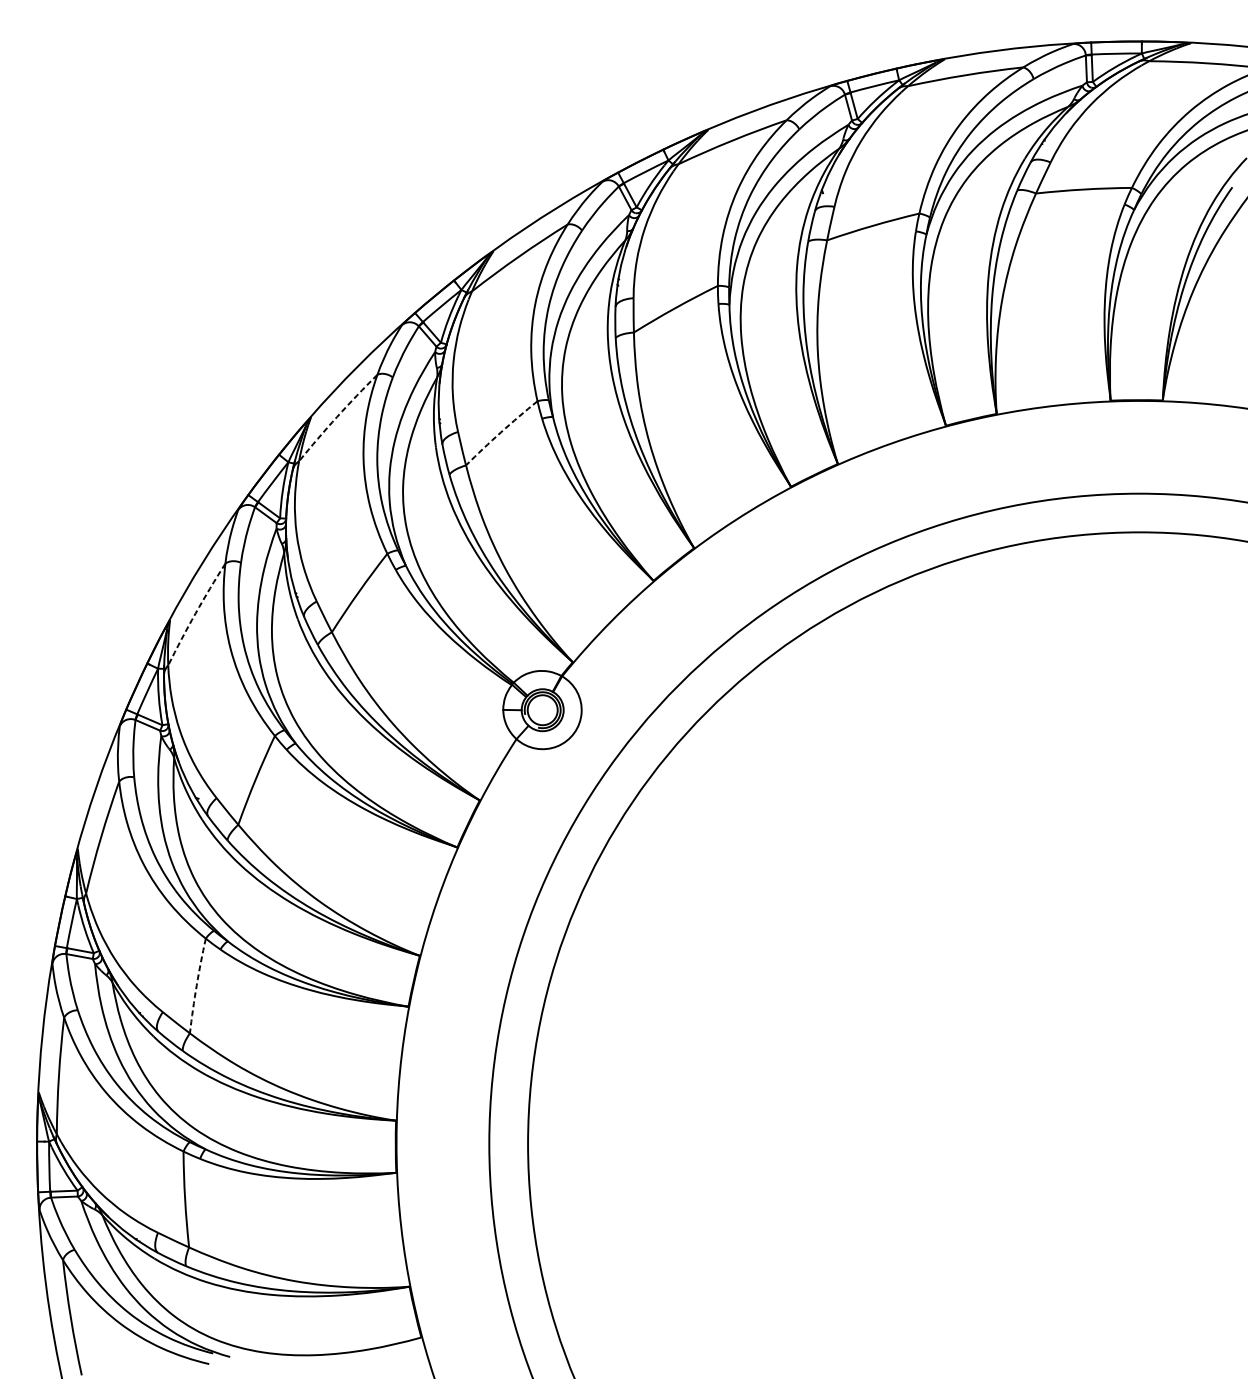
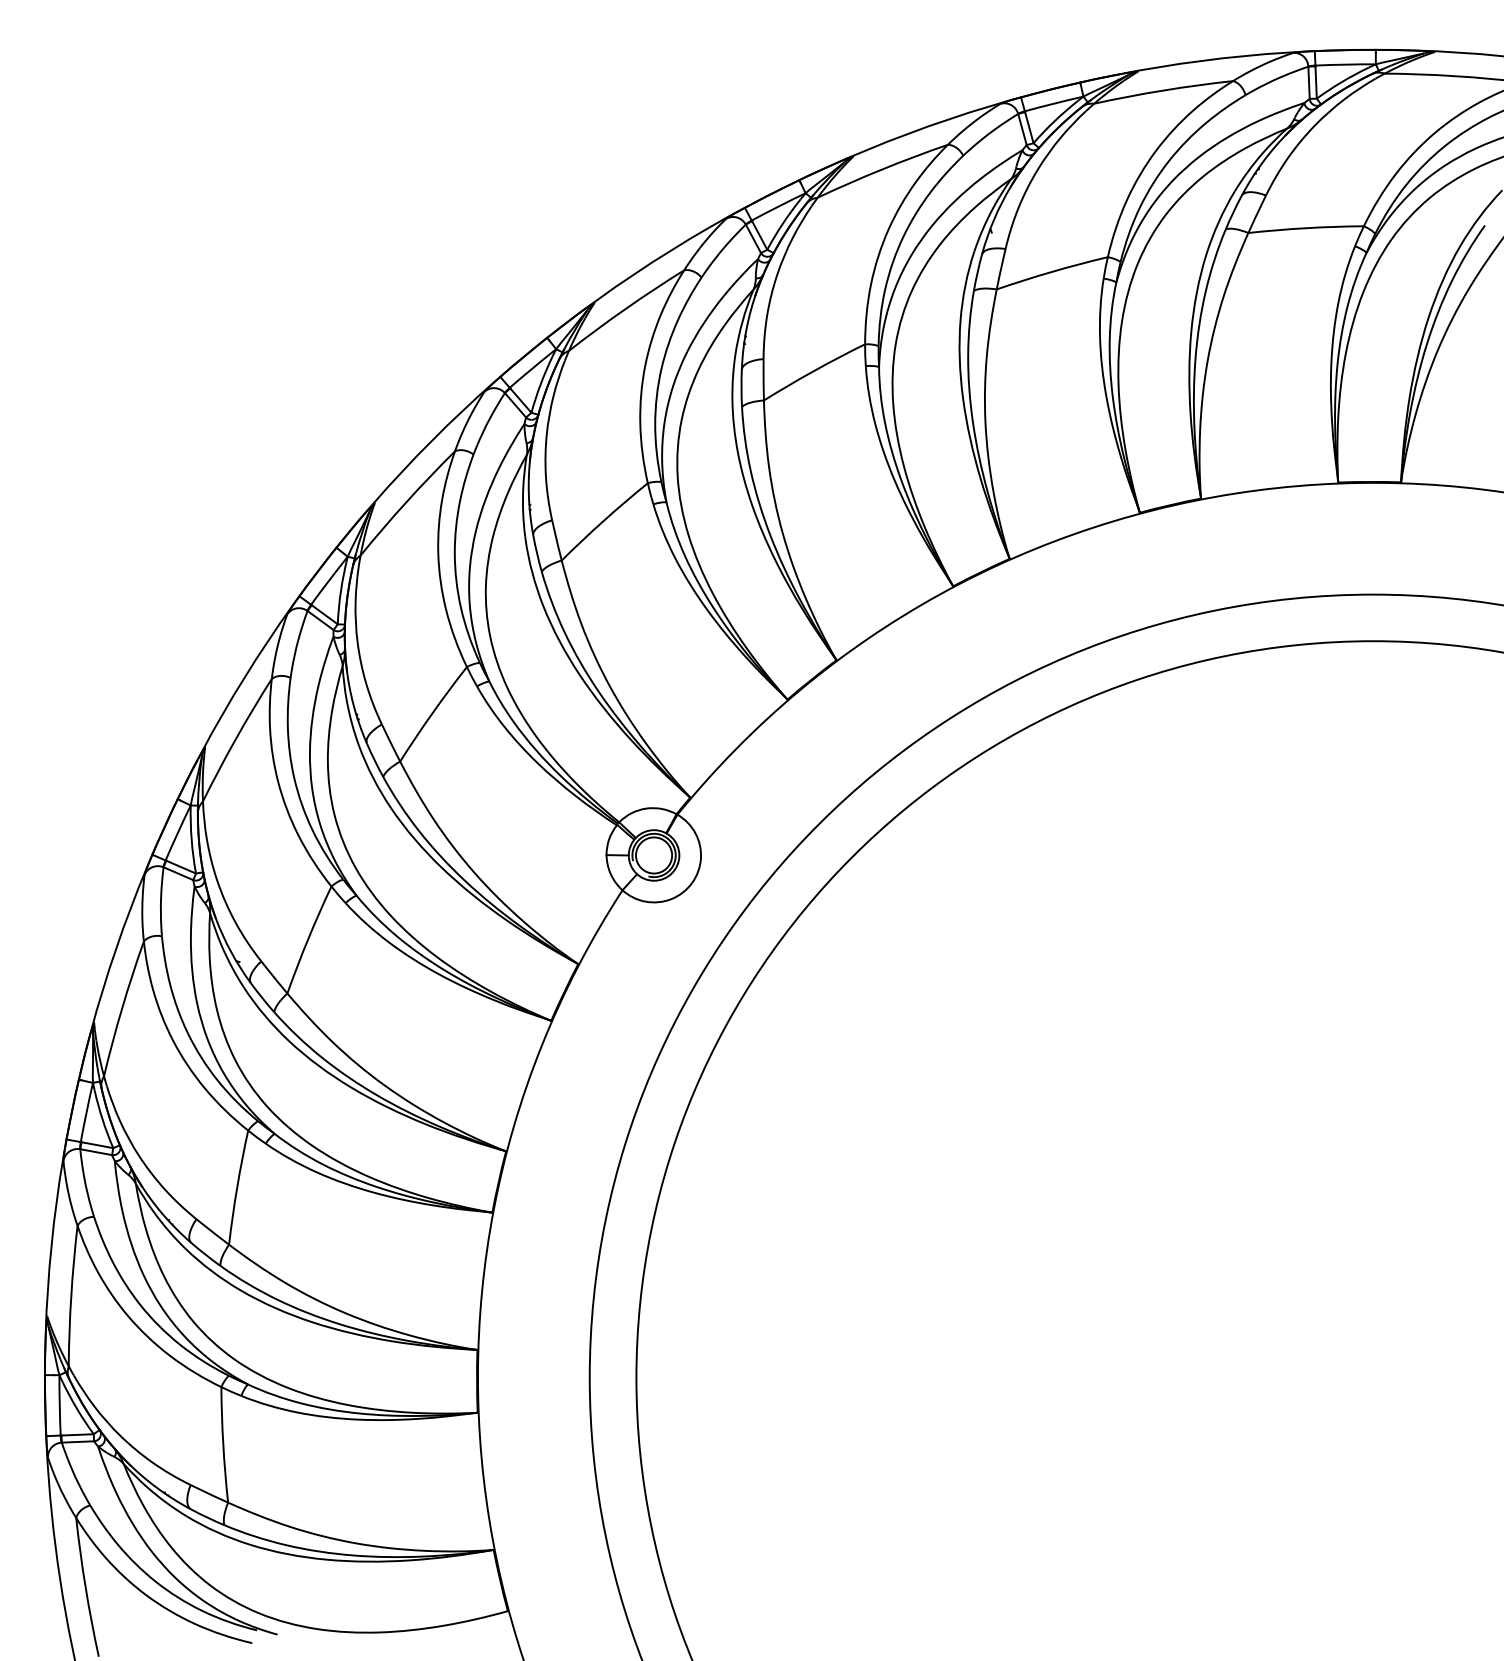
arc: (337, 417) -> (406, 502), dashed -> solid
arc: (500, 432) -> (603, 520), dashed -> solid
arc: (195, 613) -> (235, 739), dashed -> solid
arc: (196, 985) -> (237, 1187), dashed -> solid

